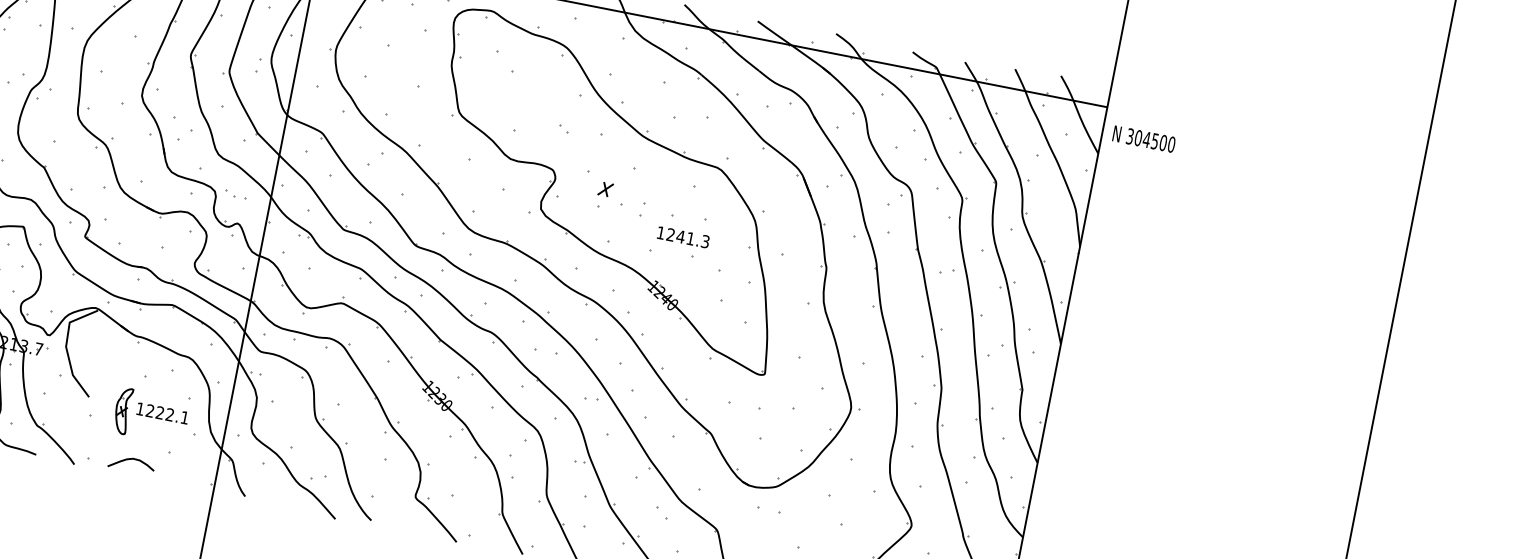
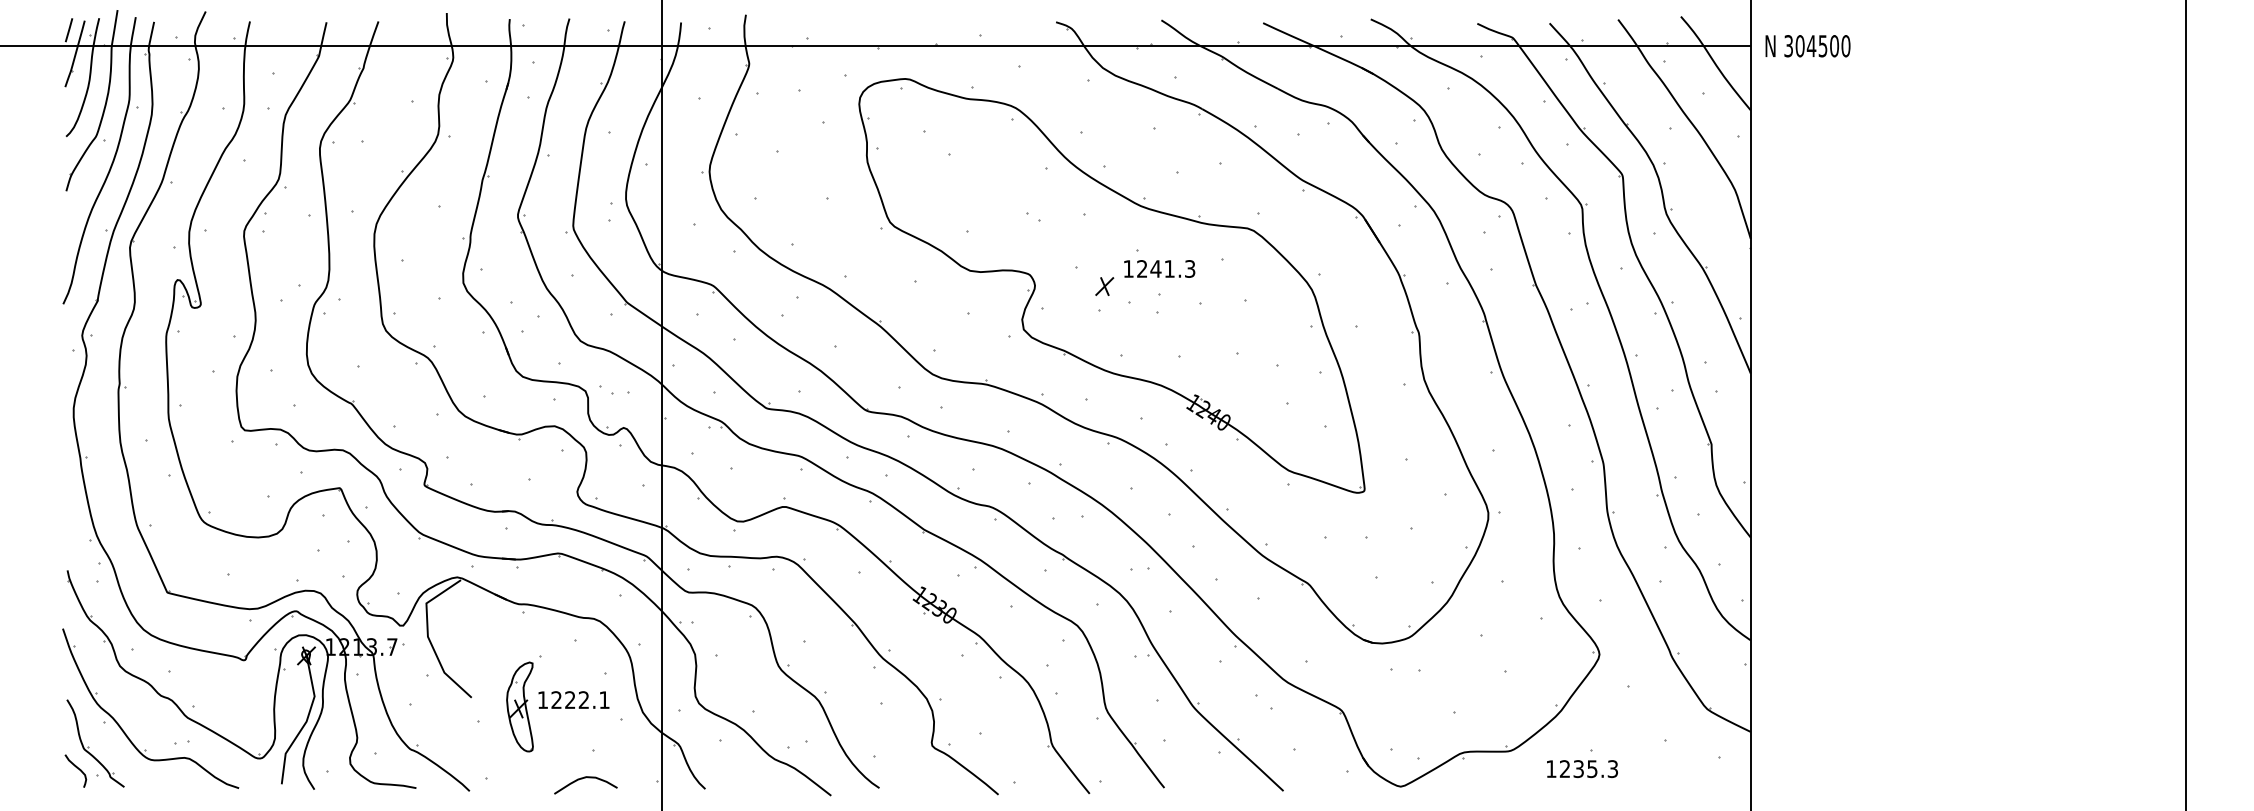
text: (1143, 139) -> (1807, 46), moved
text: (683, 237) -> (1159, 268), moved
part: (122, 410) -> (519, 706), size x1.43
curve: (130, 459) -> (582, 779), moved

